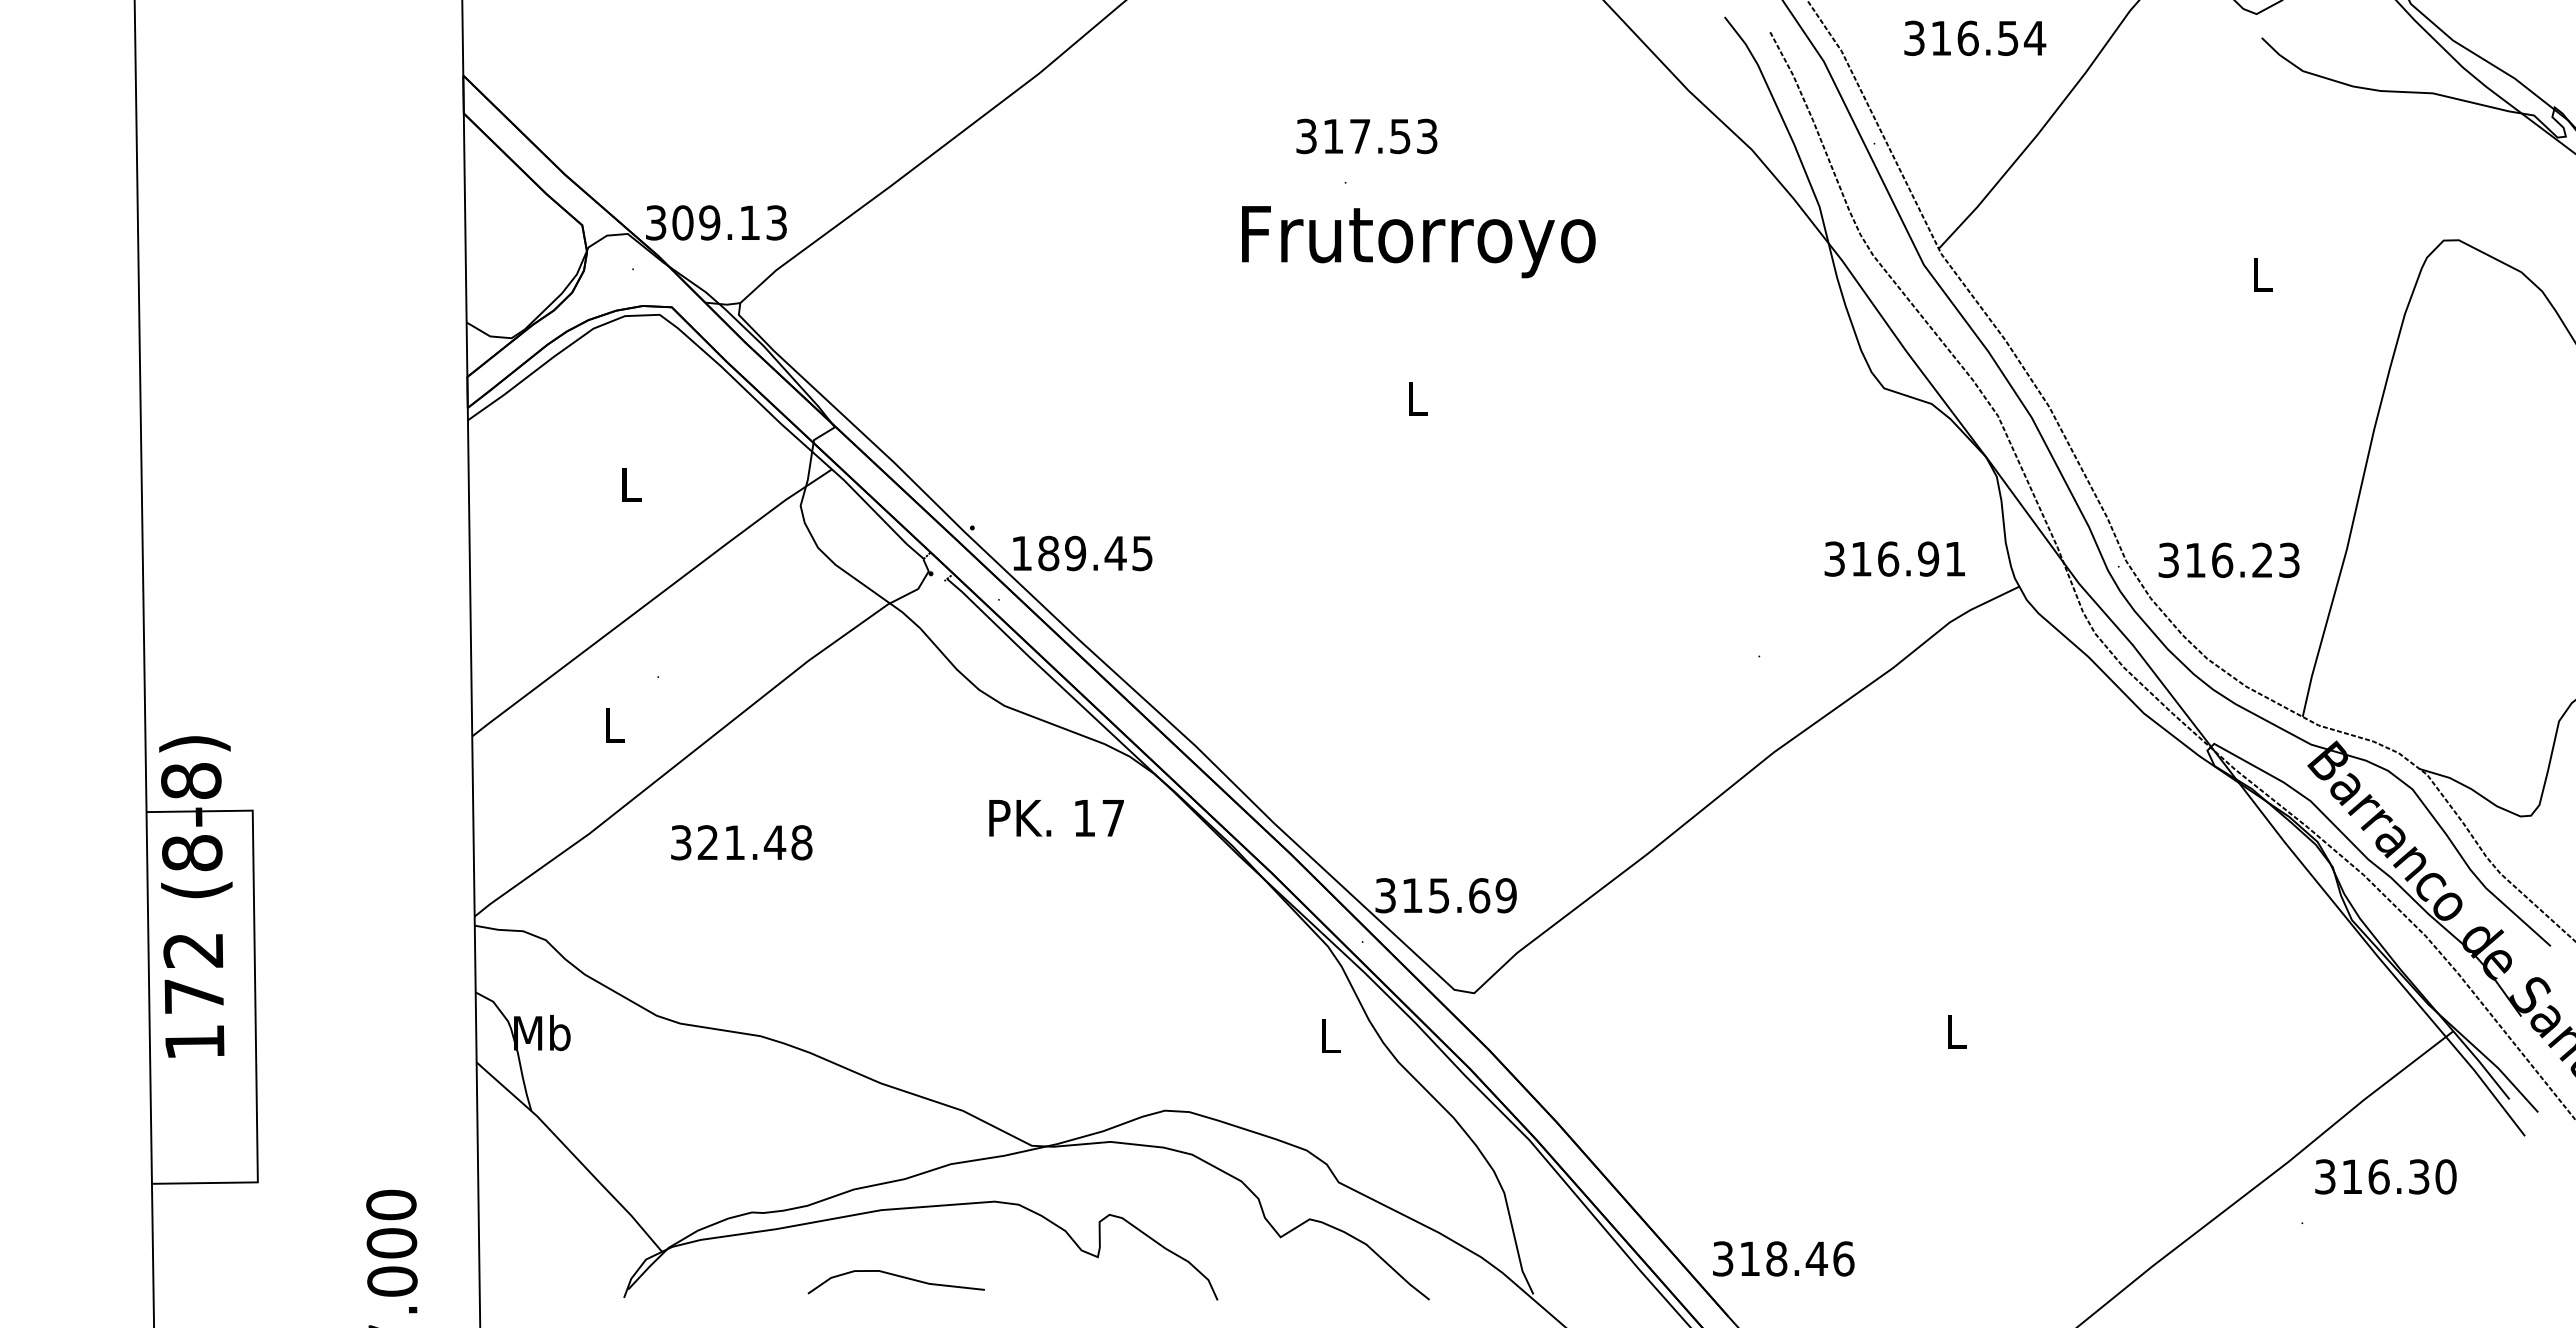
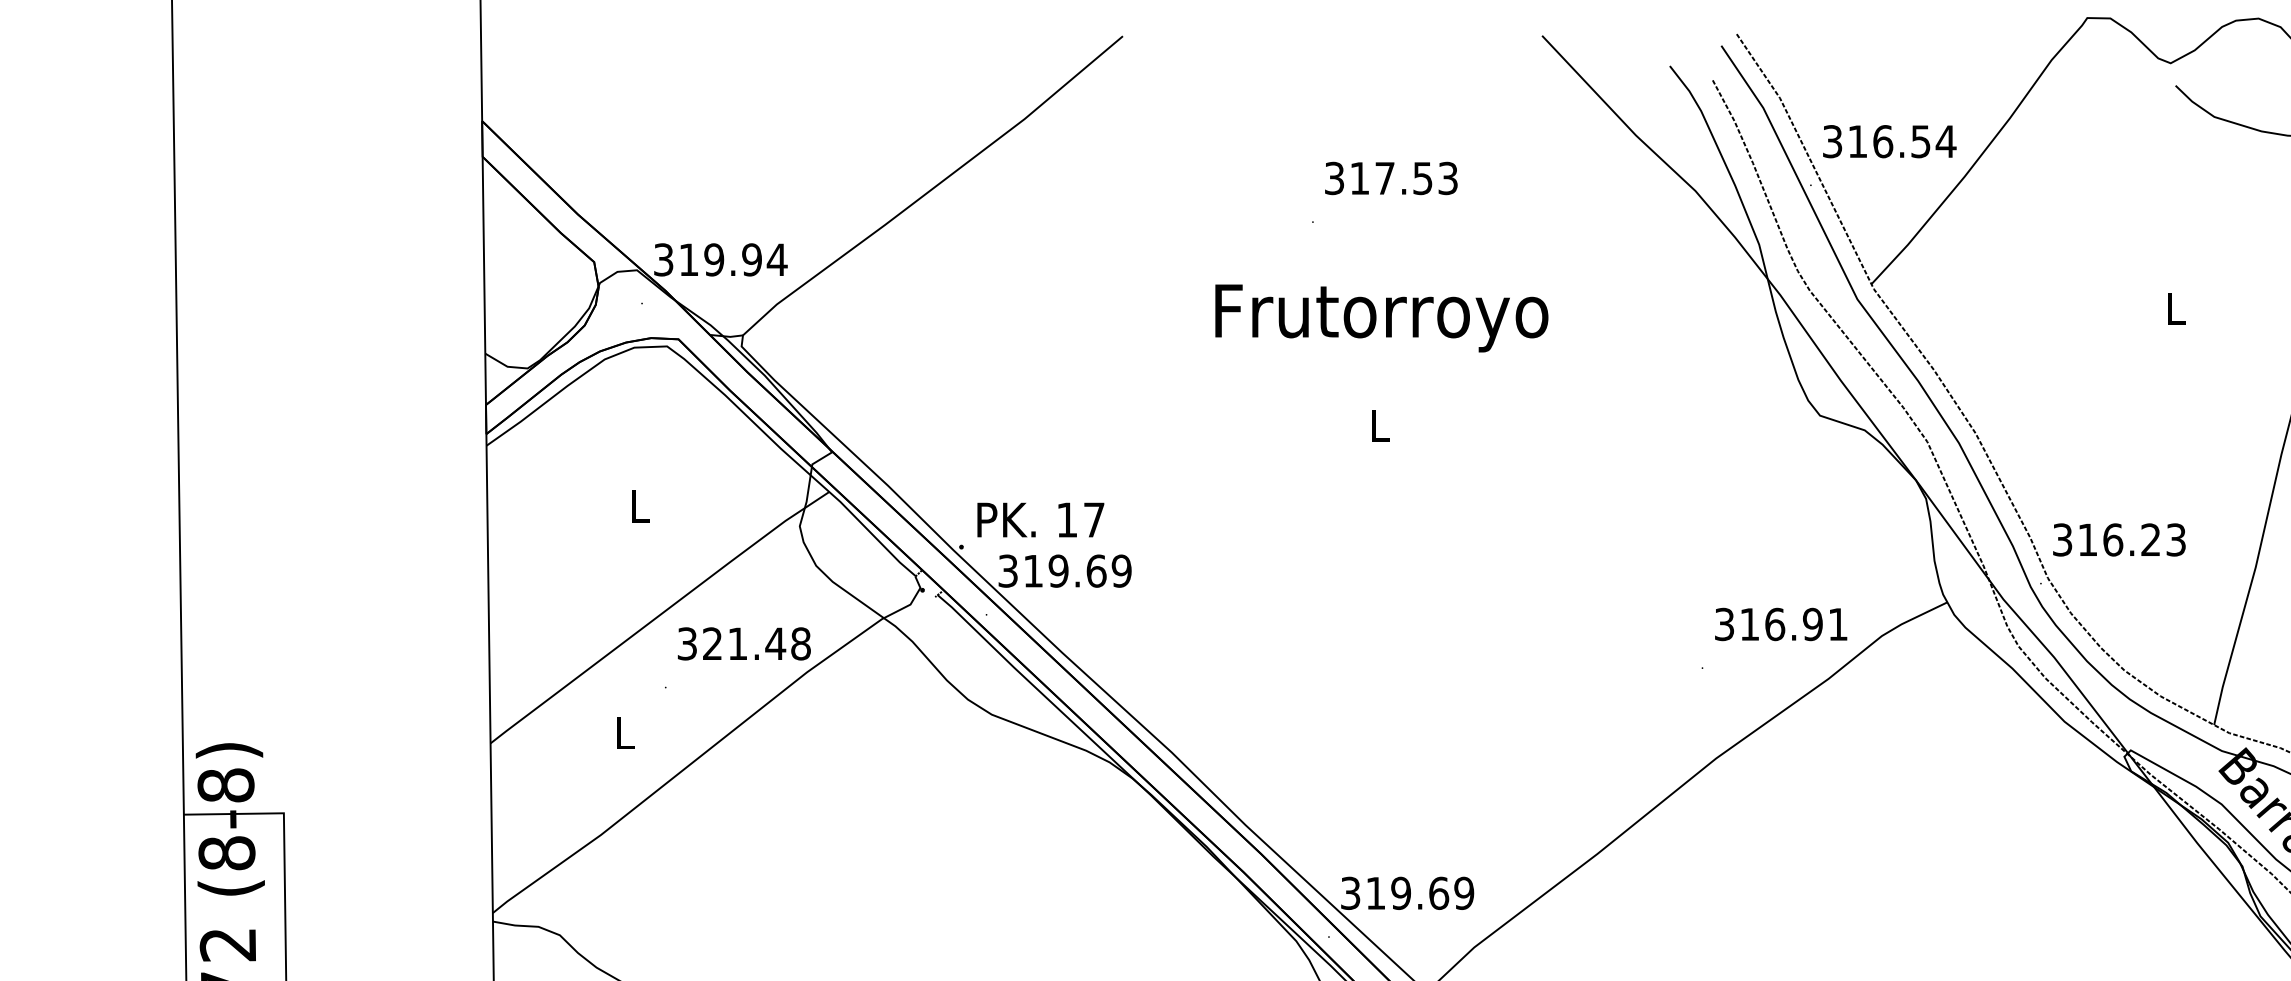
text: (1975, 37) -> (1890, 140), moved
text: (1366, 136) -> (1390, 178), moved
text: (729, 222) -> (732, 259), 309.13 -> 319.94
text: (1418, 242) -> (1381, 318), moved
text: (1082, 553) -> (1065, 571), 189.45 -> 319.69
text: (1894, 558) -> (1780, 623), moved
text: (2228, 559) -> (2118, 539), moved
text: (1056, 818) -> (1040, 520), moved
text: (741, 842) -> (744, 643), moved
text: (1438, 895) -> (1400, 893), 315.69 -> 319.69

